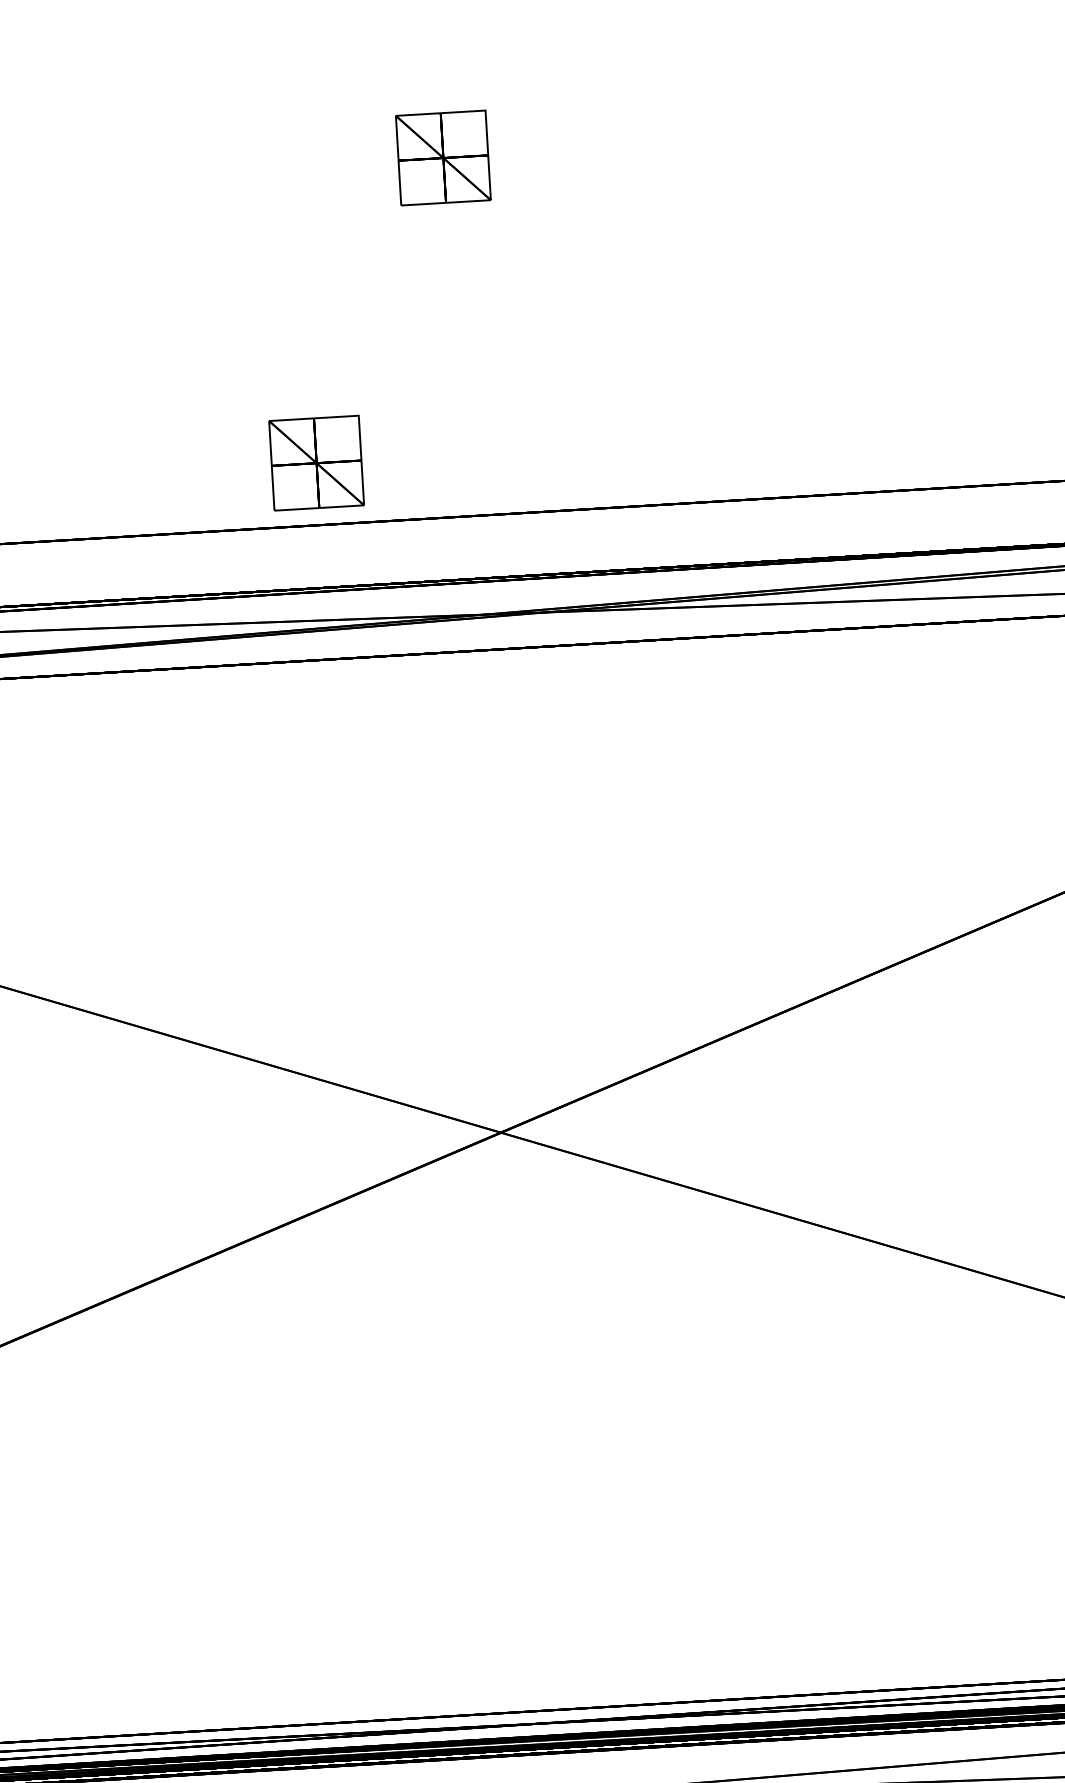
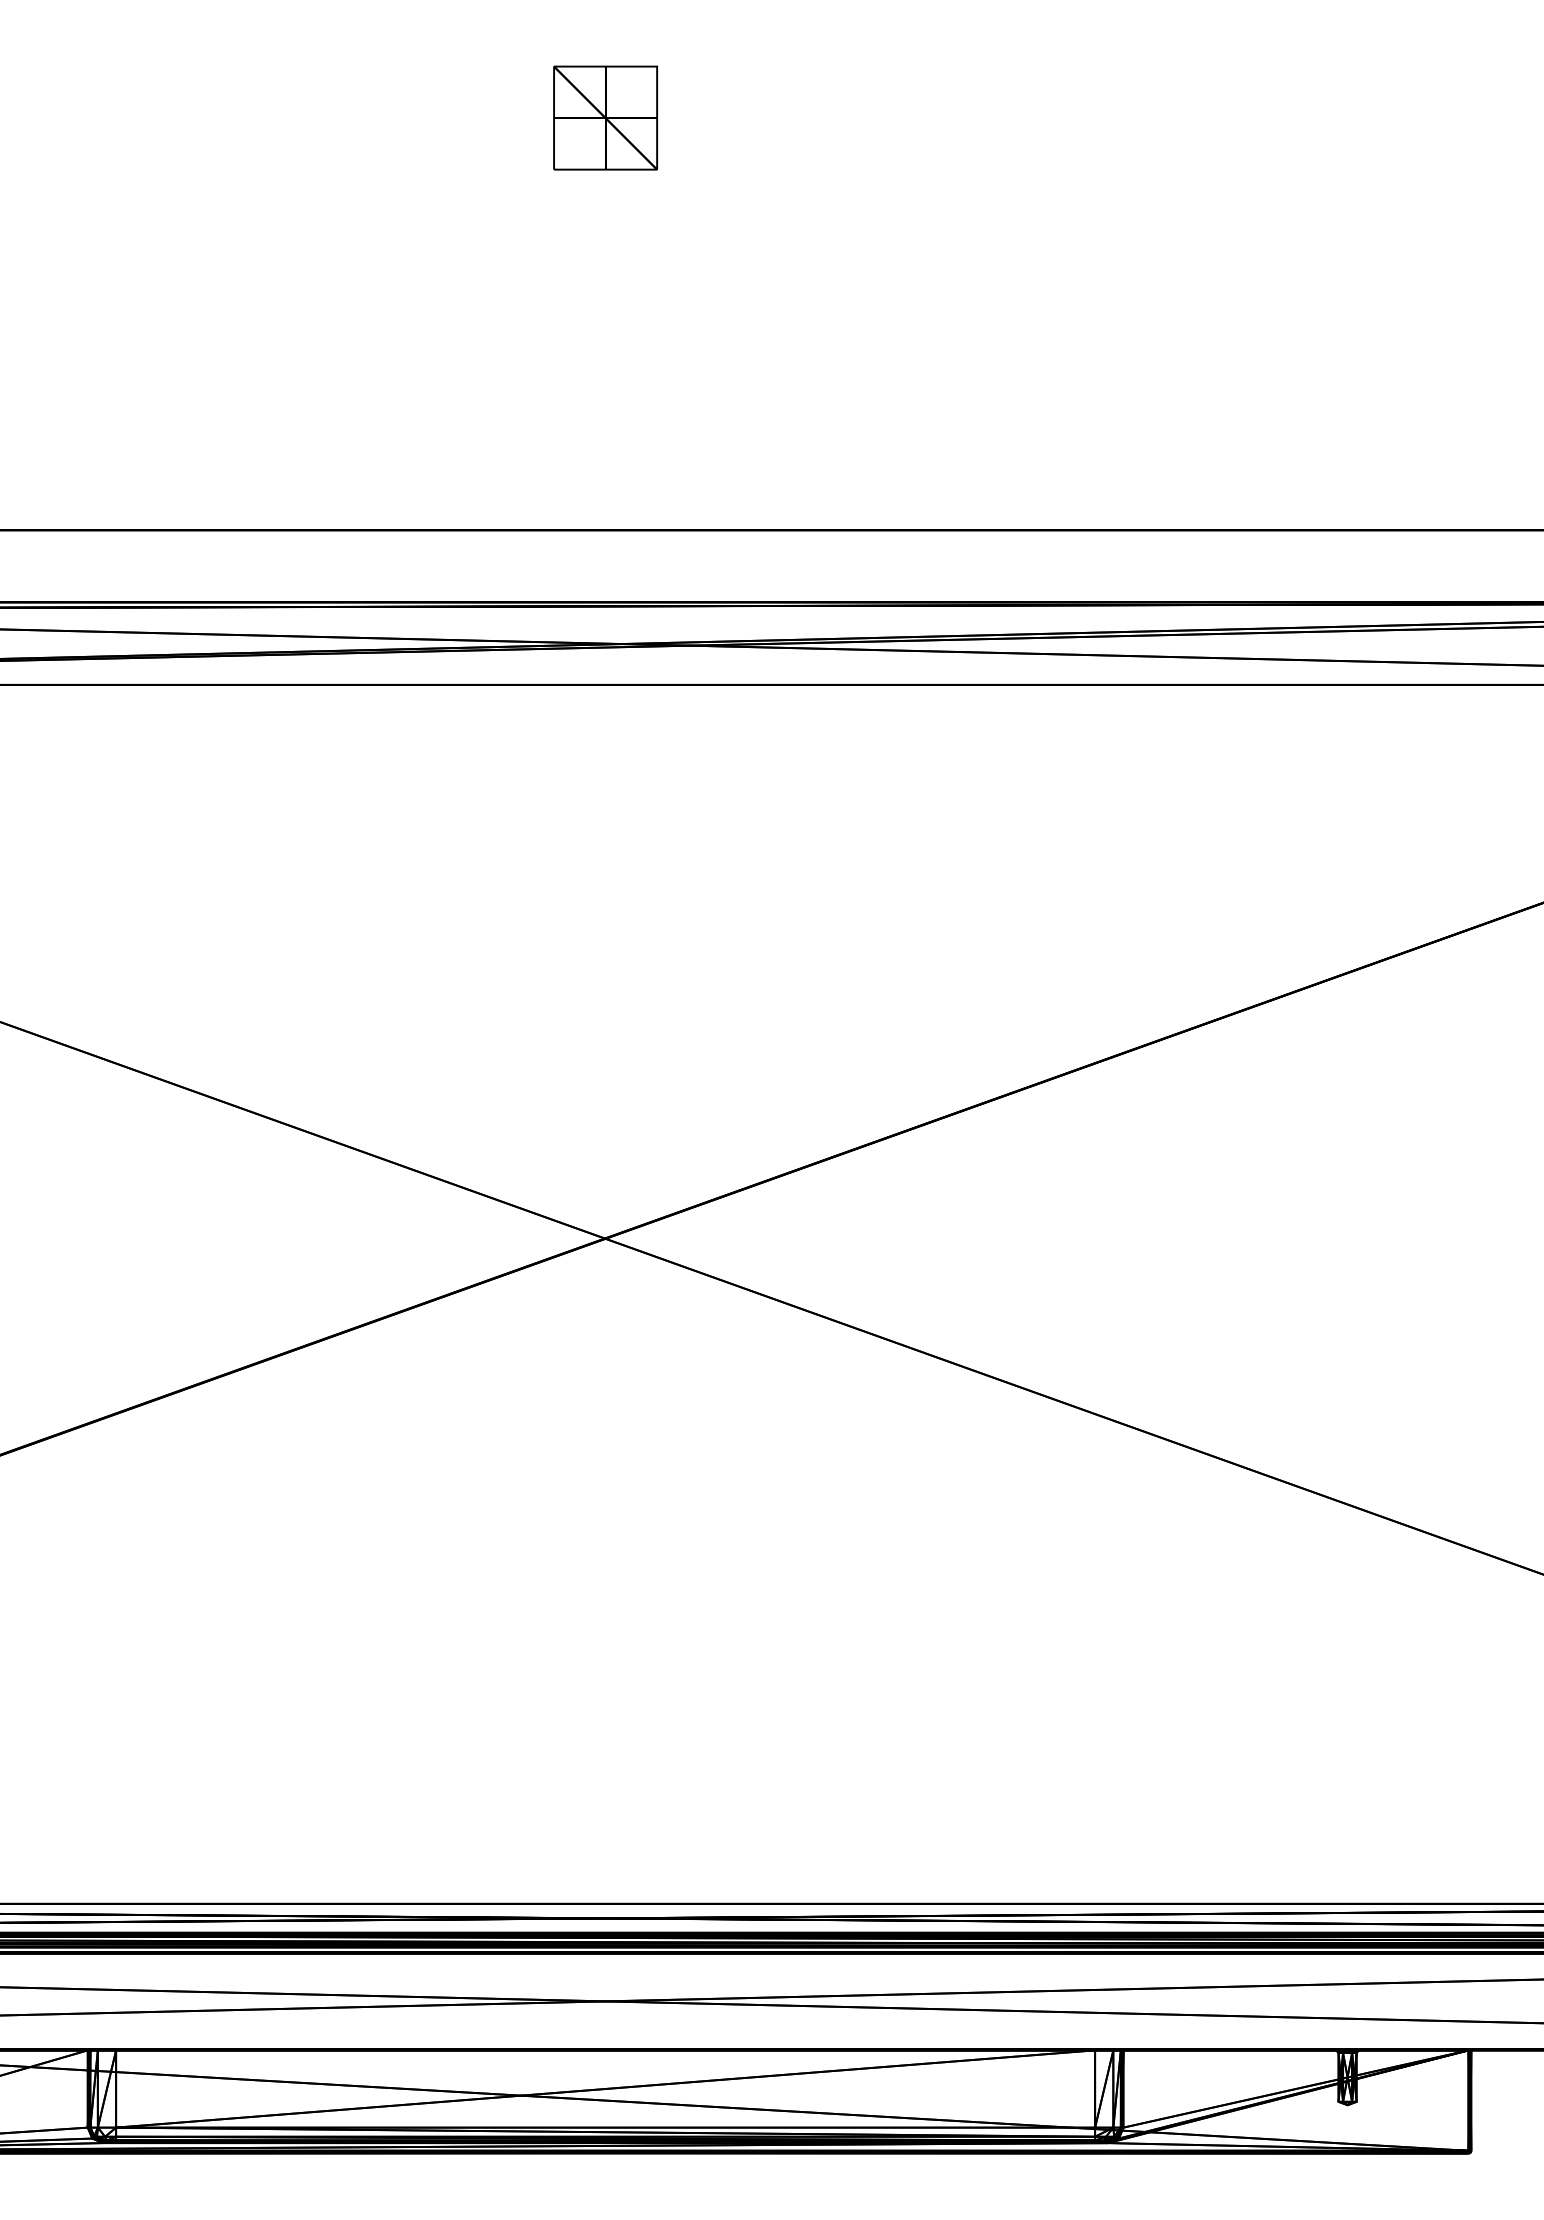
part: (316, 462) -> (439, 458), removed

